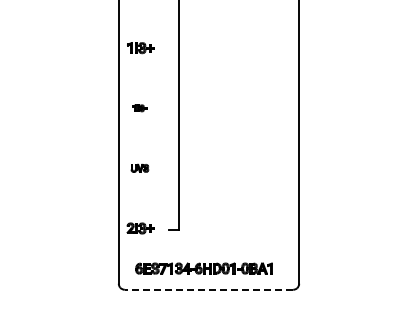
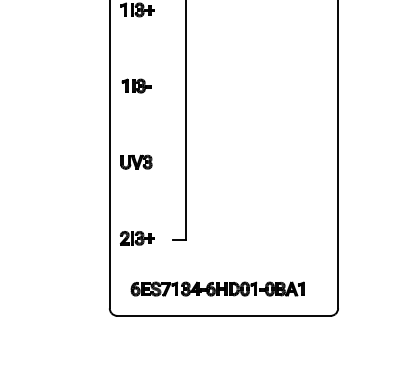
part: (139, 108) -> (135, 86), size x1.67
part: (139, 168) -> (135, 162), size x1.43
line: (208, 289) -> (223, 315), dashed -> solid

